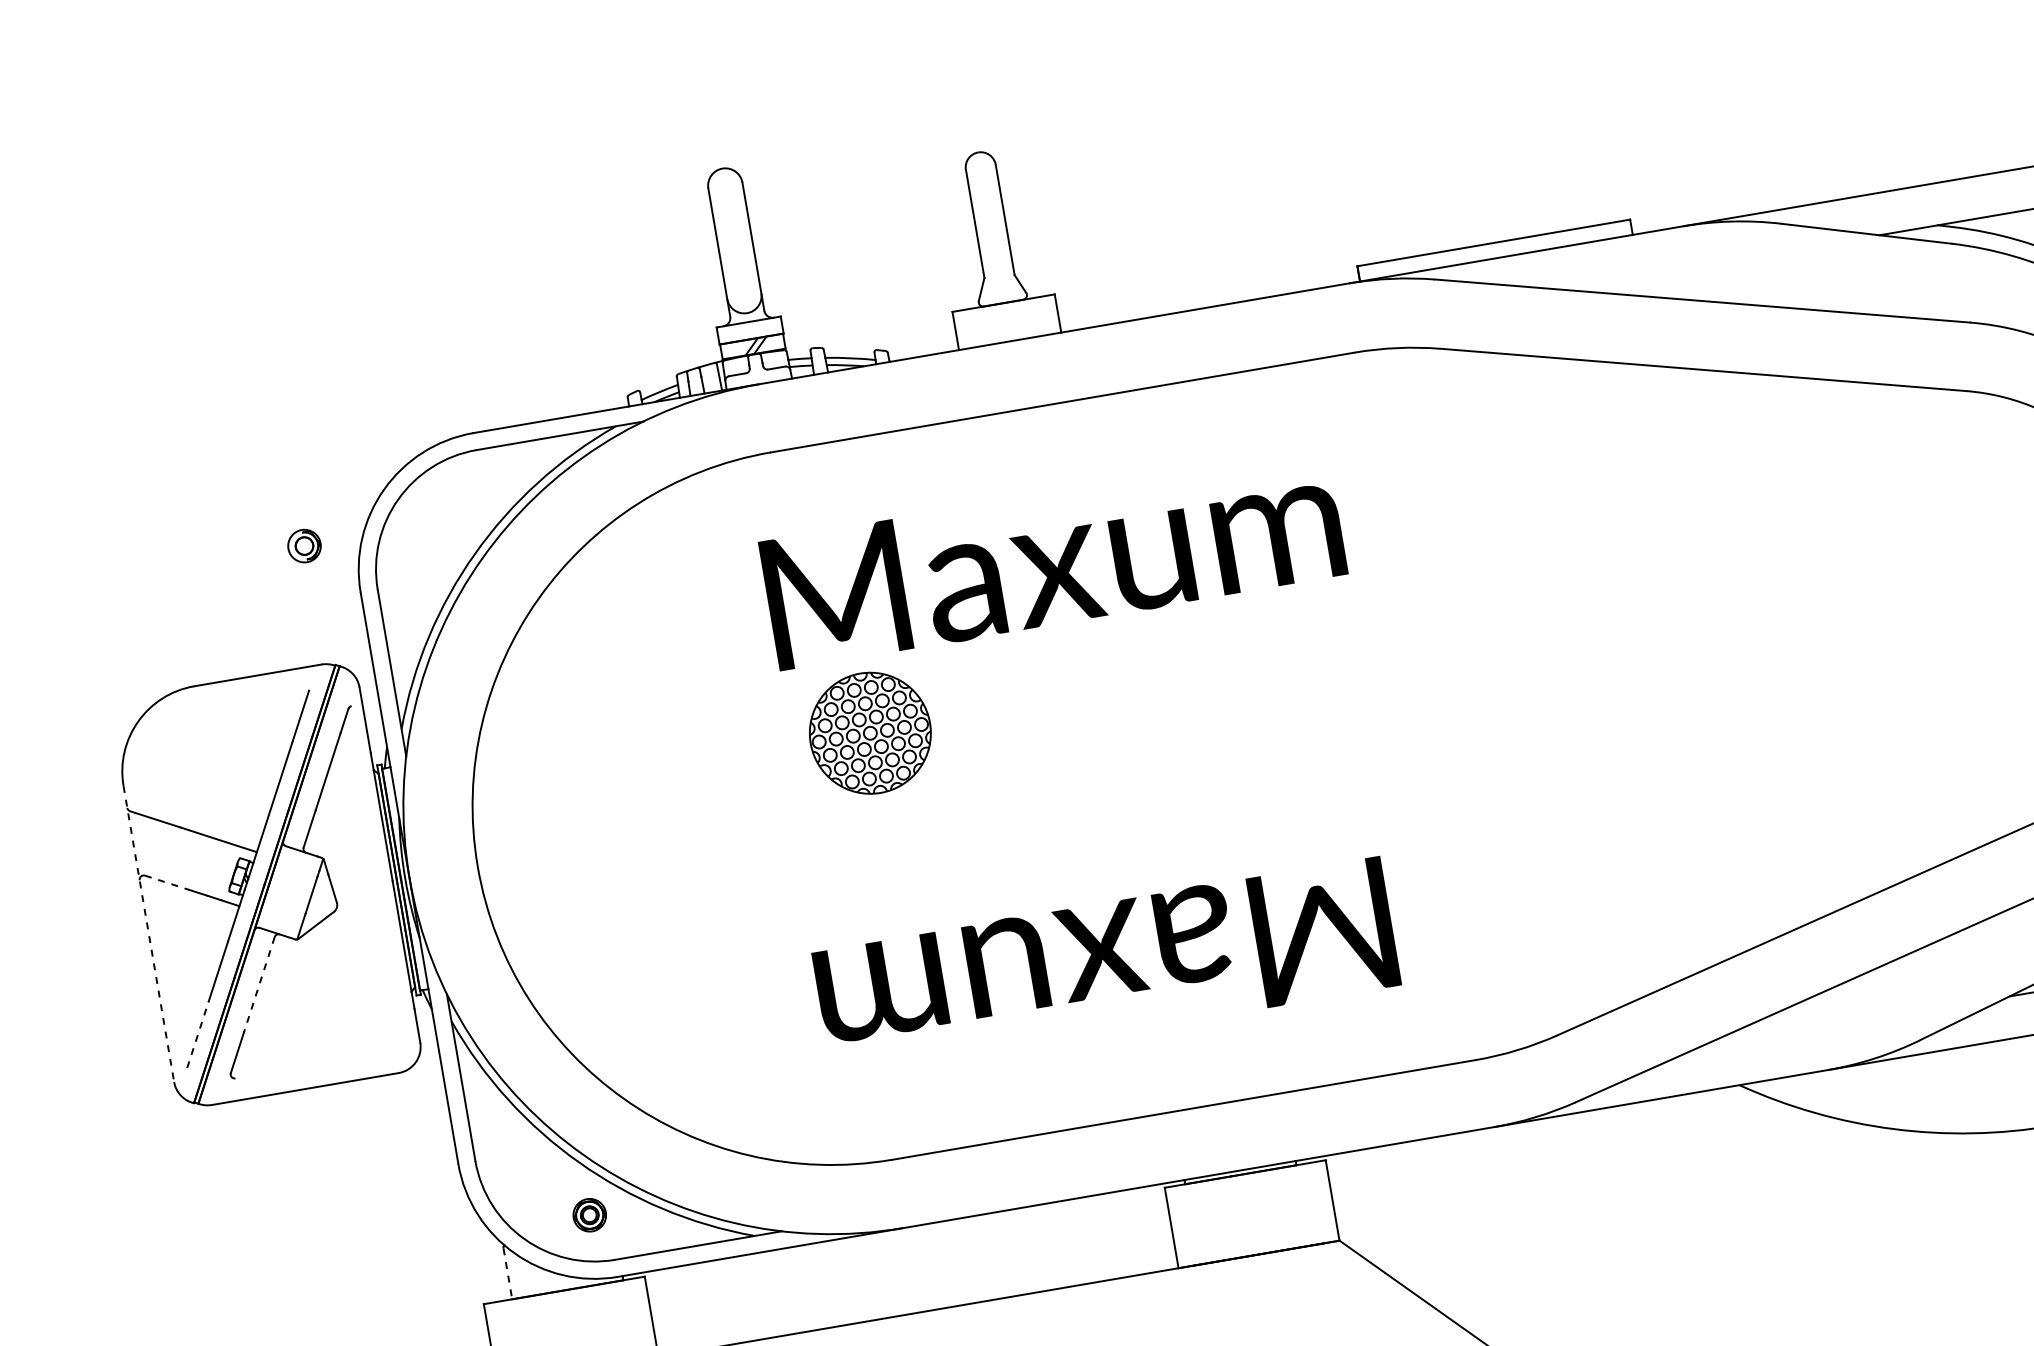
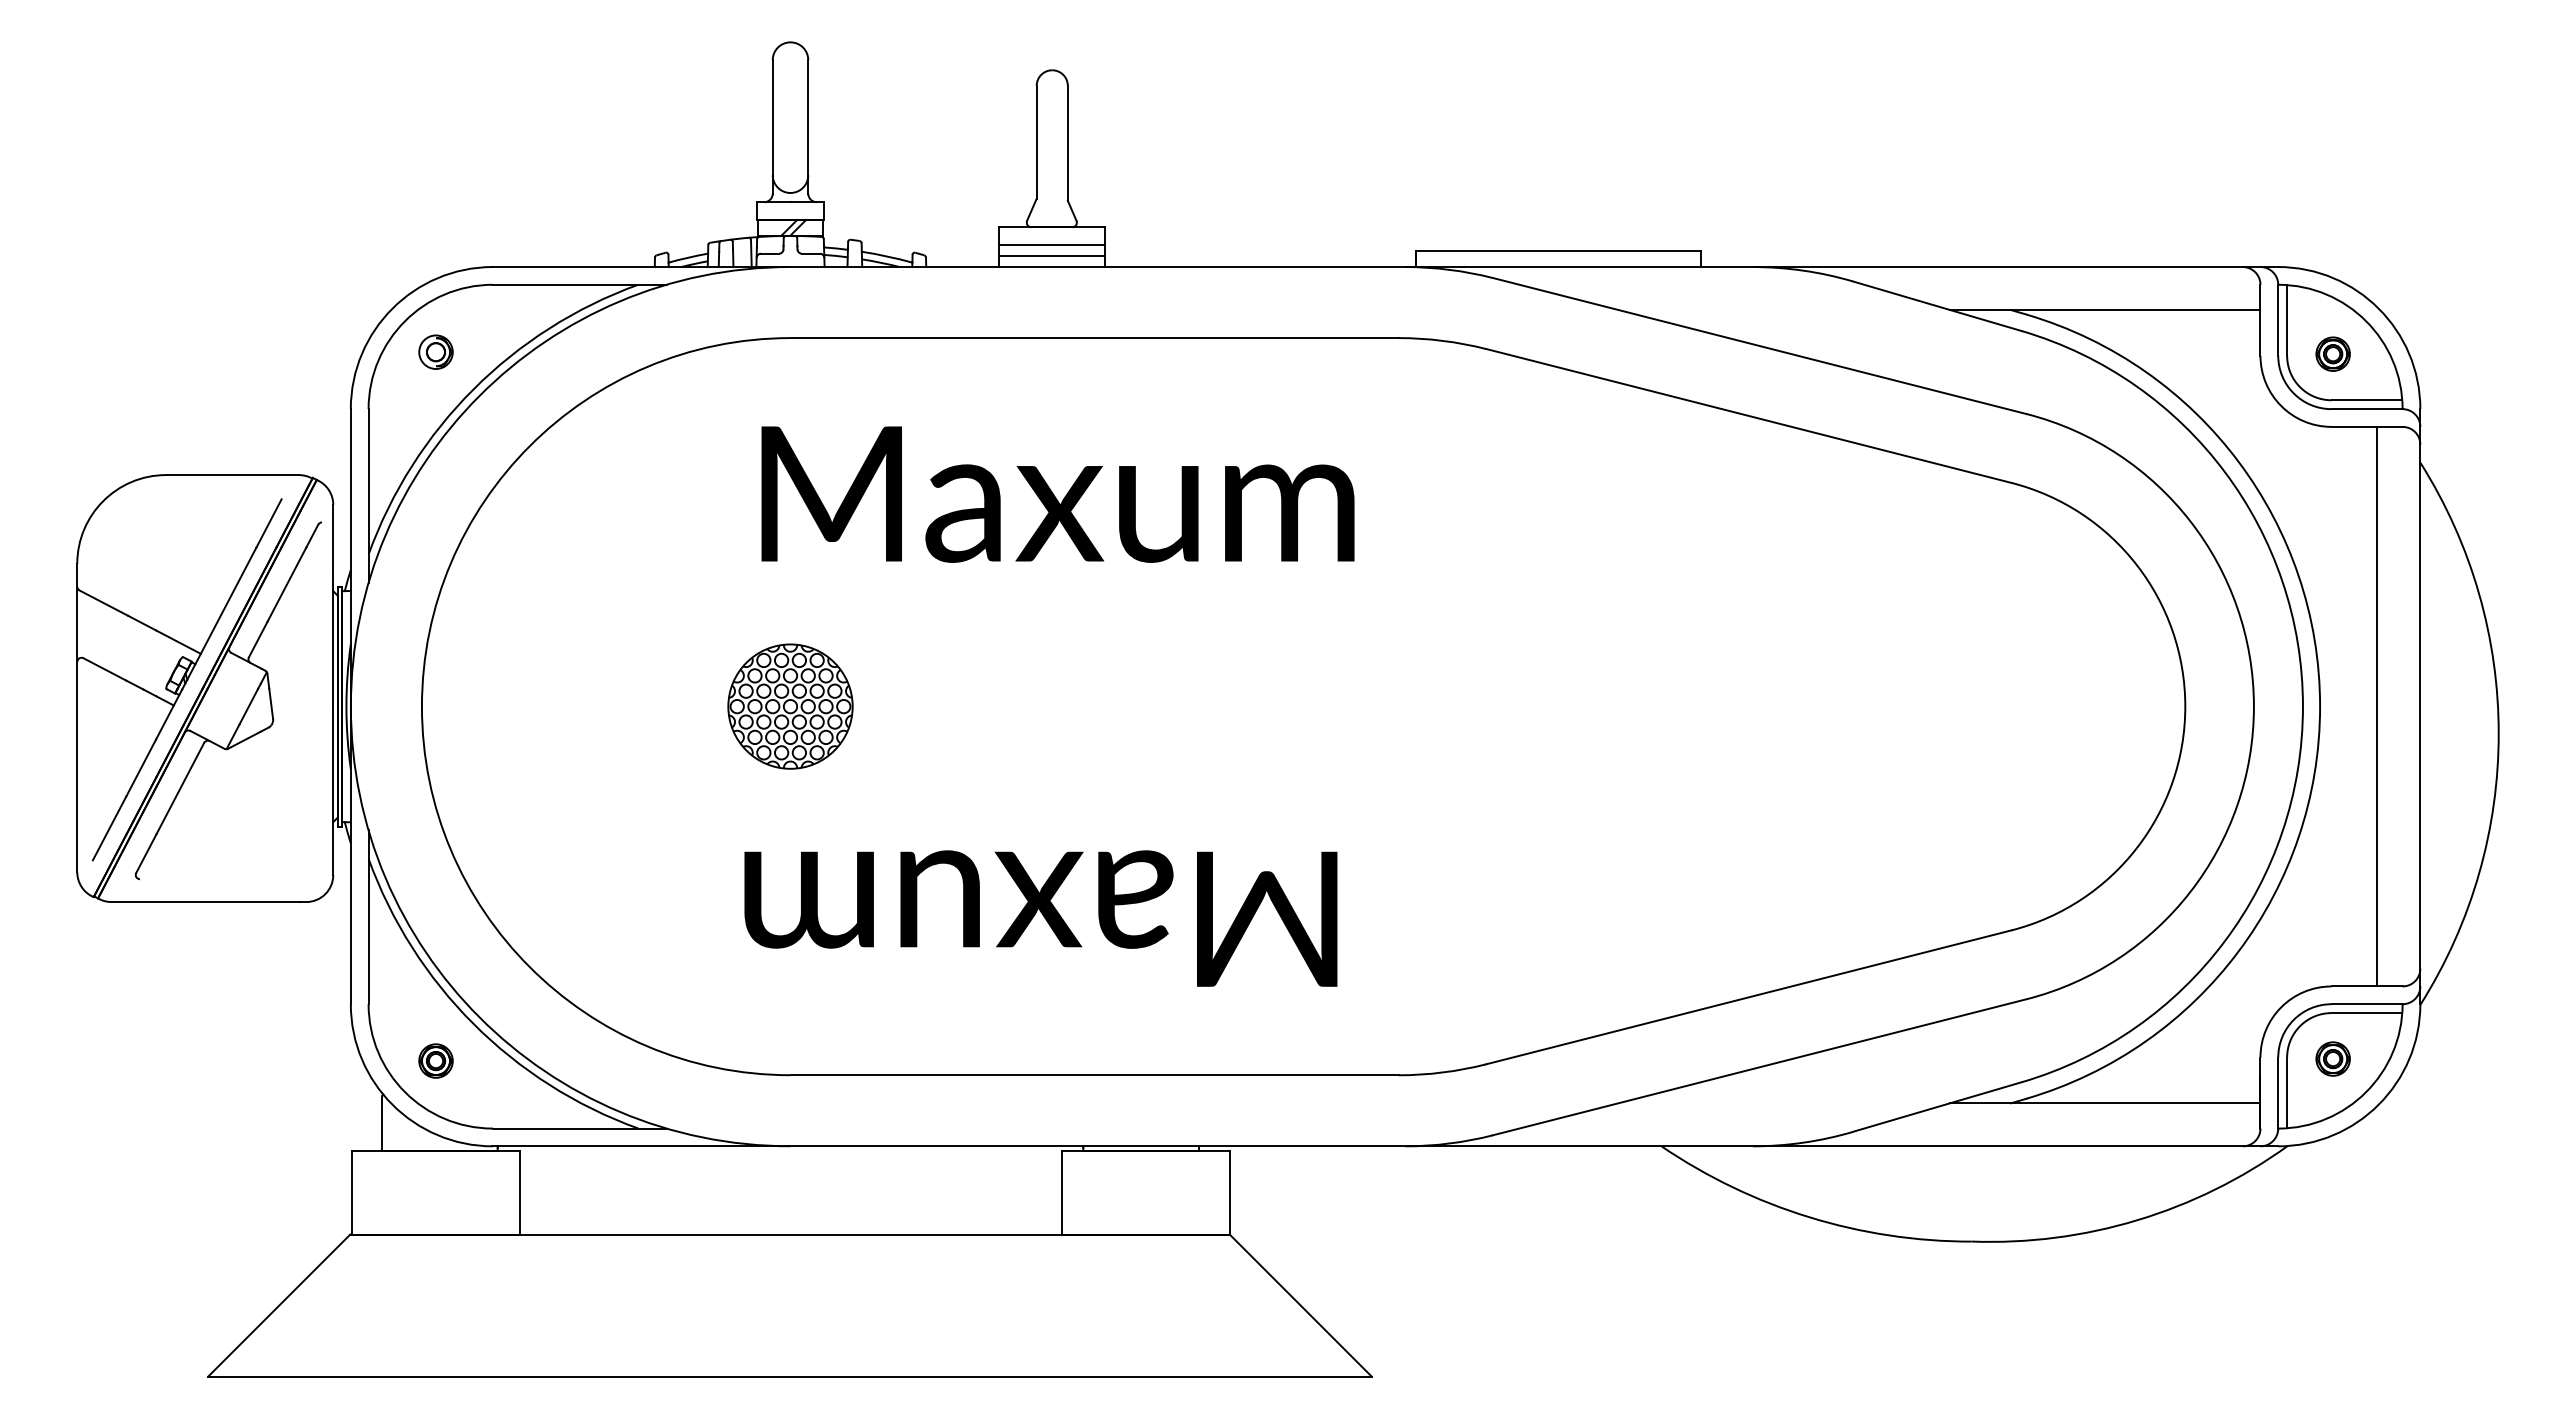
line: (1006, 320) -> (1051, 245), added
line: (1007, 330) -> (1051, 255), added
part: (303, 545) -> (435, 351), moved
part: (870, 733) -> (790, 706), moved
line: (167, 882) -> (105, 669), dashed -> solid
line: (149, 934) -> (77, 718), dashed -> solid
line: (259, 984) -> (180, 788), dashed -> solid
line: (197, 1034) -> (109, 828), dashed -> solid
part: (589, 1214) -> (435, 1060), moved
line: (507, 1274) -> (381, 1124), dashed -> solid

